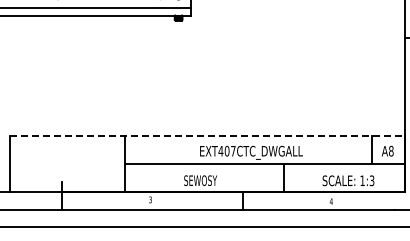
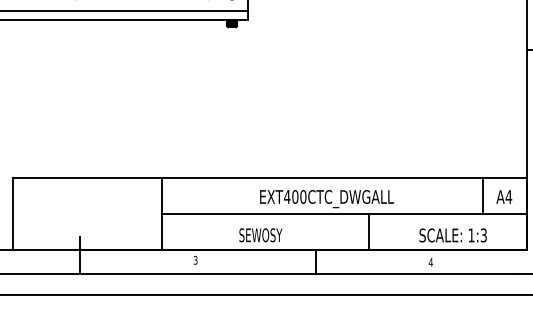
line: (207, 136) -> (269, 177), dashed -> solid
text: (233, 150) -> (303, 196), EXT407CTC_DWGALL -> EXT400CTC_DWGALL
text: (390, 150) -> (507, 196), A8 -> A4

